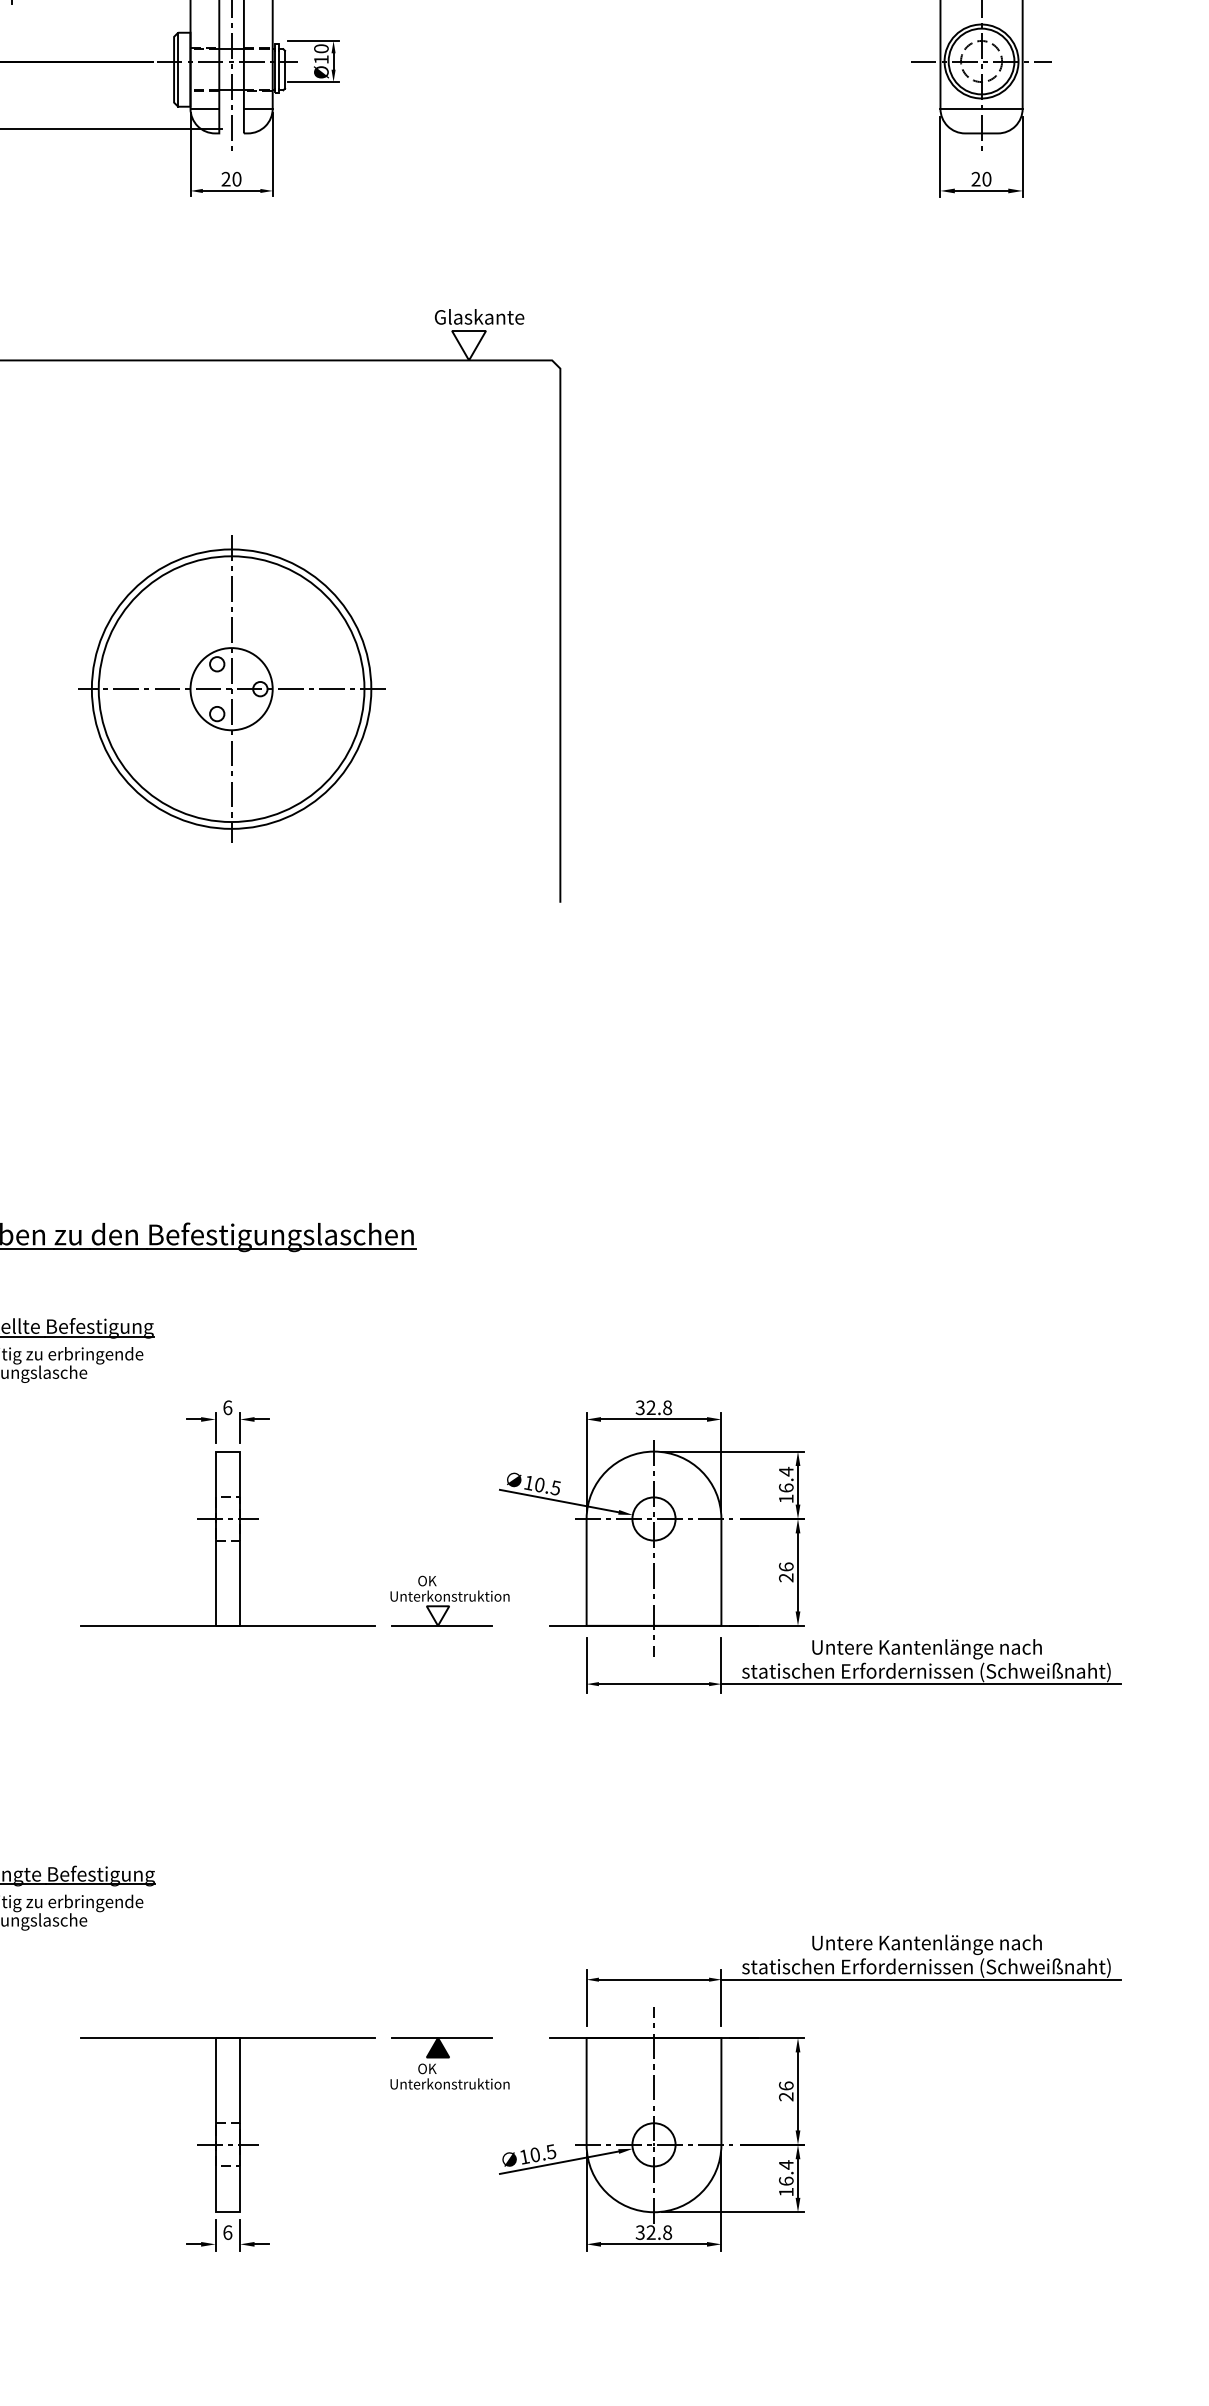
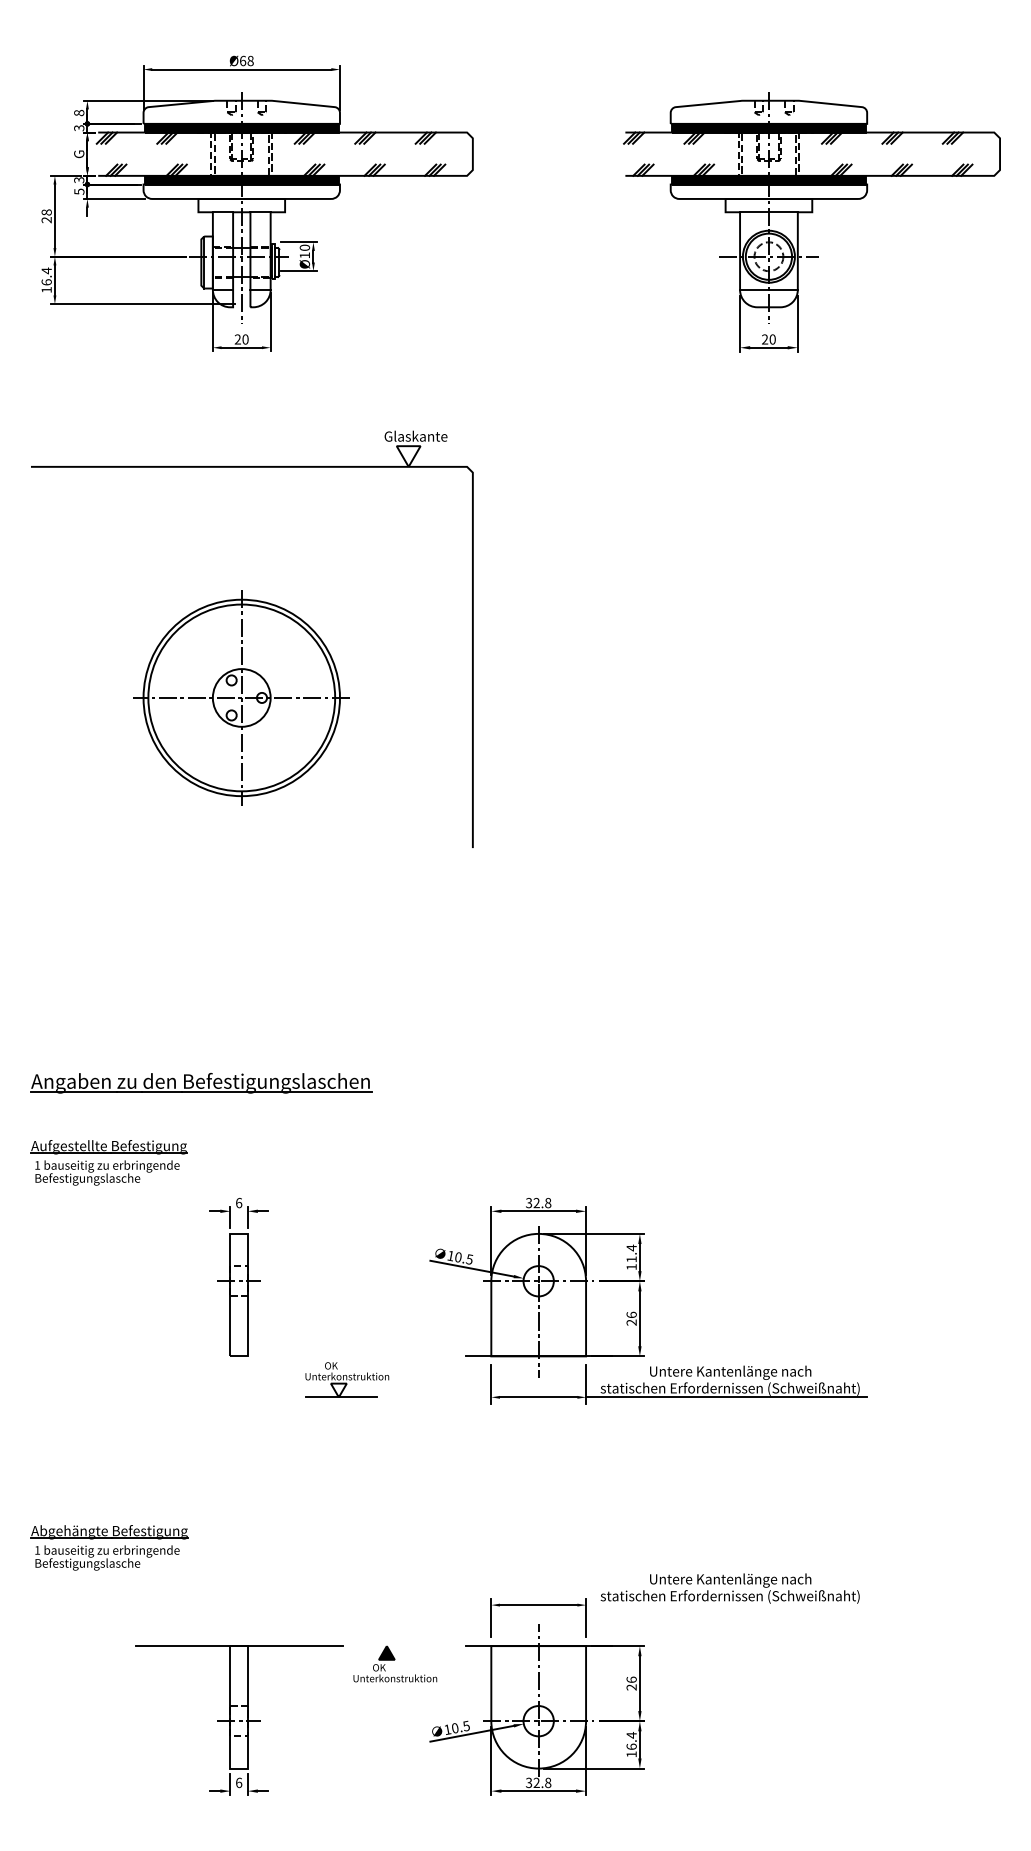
text: (786, 1488) -> (631, 1259), 16.4 -> 11.4
part: (450, 1600) -> (347, 1379), moved
line: (226, 1626) -> (238, 1356), removed
line: (921, 1980) -> (726, 1605), removed
line: (441, 2038) -> (389, 1646), removed

